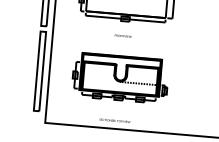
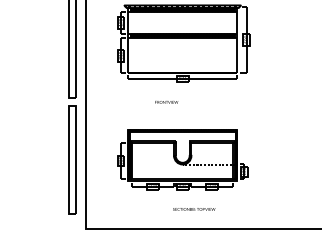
text: (123, 36) -> (166, 102), moved
text: (115, 120) -> (194, 209), moved

